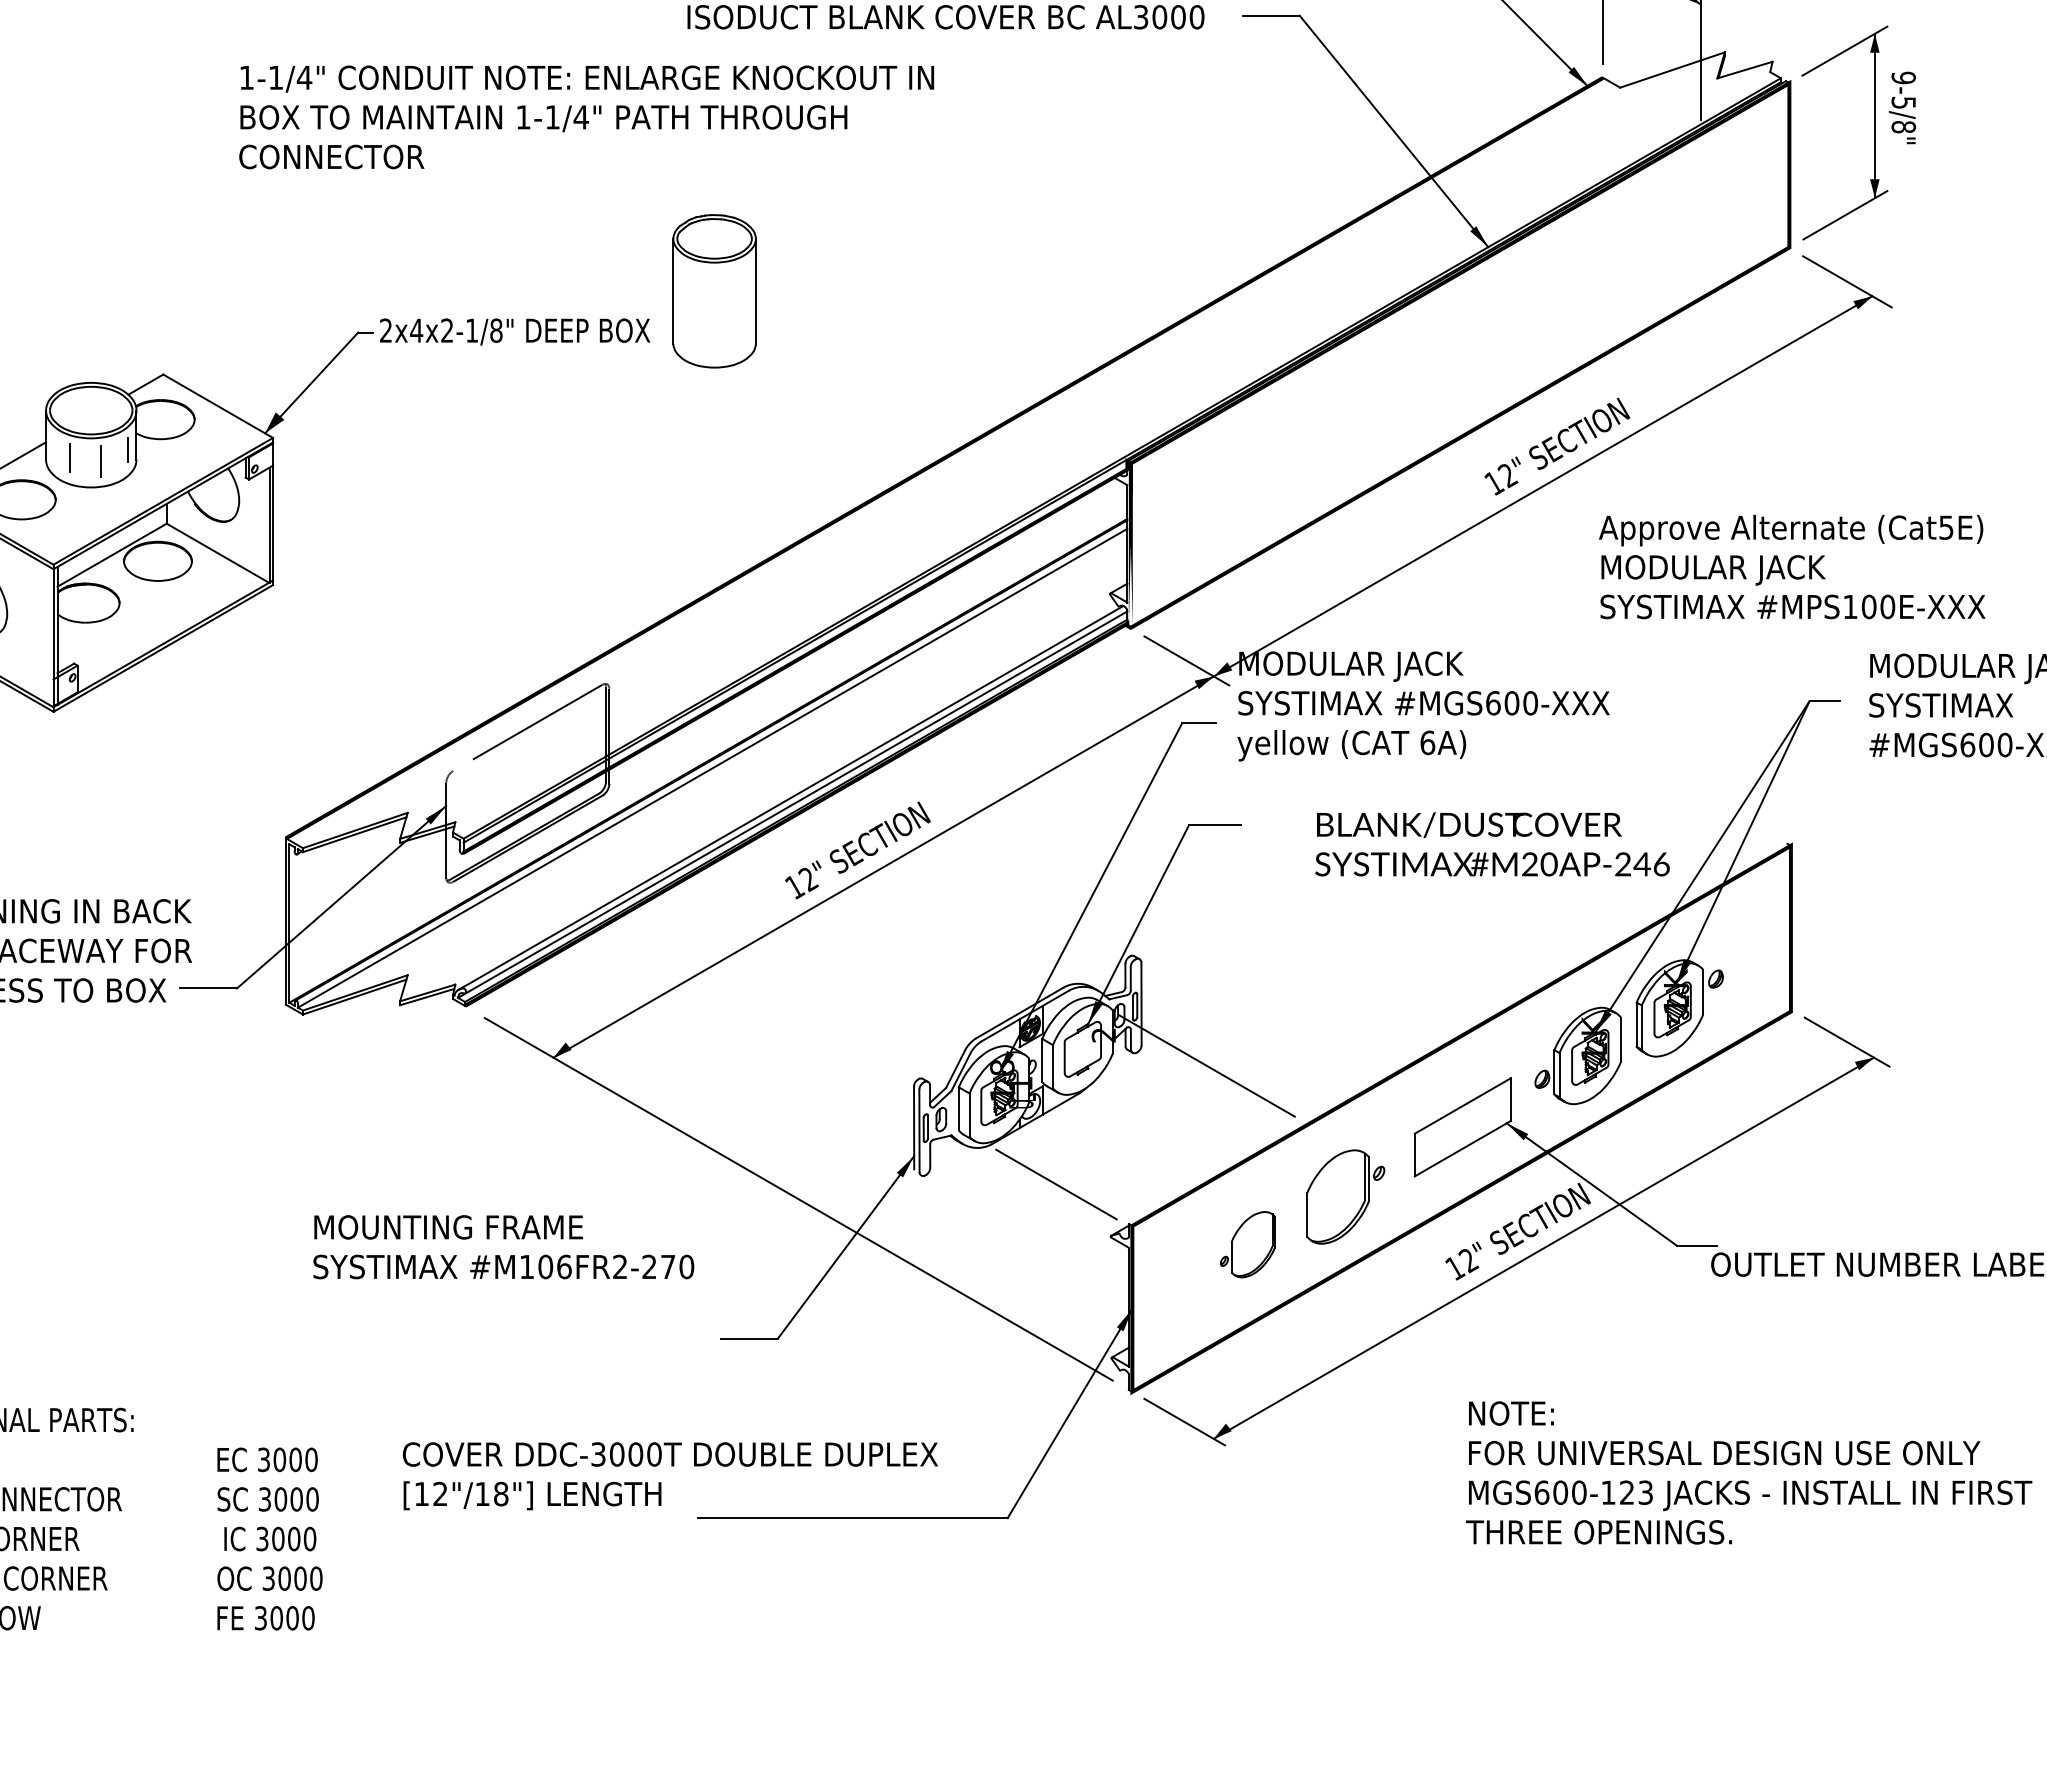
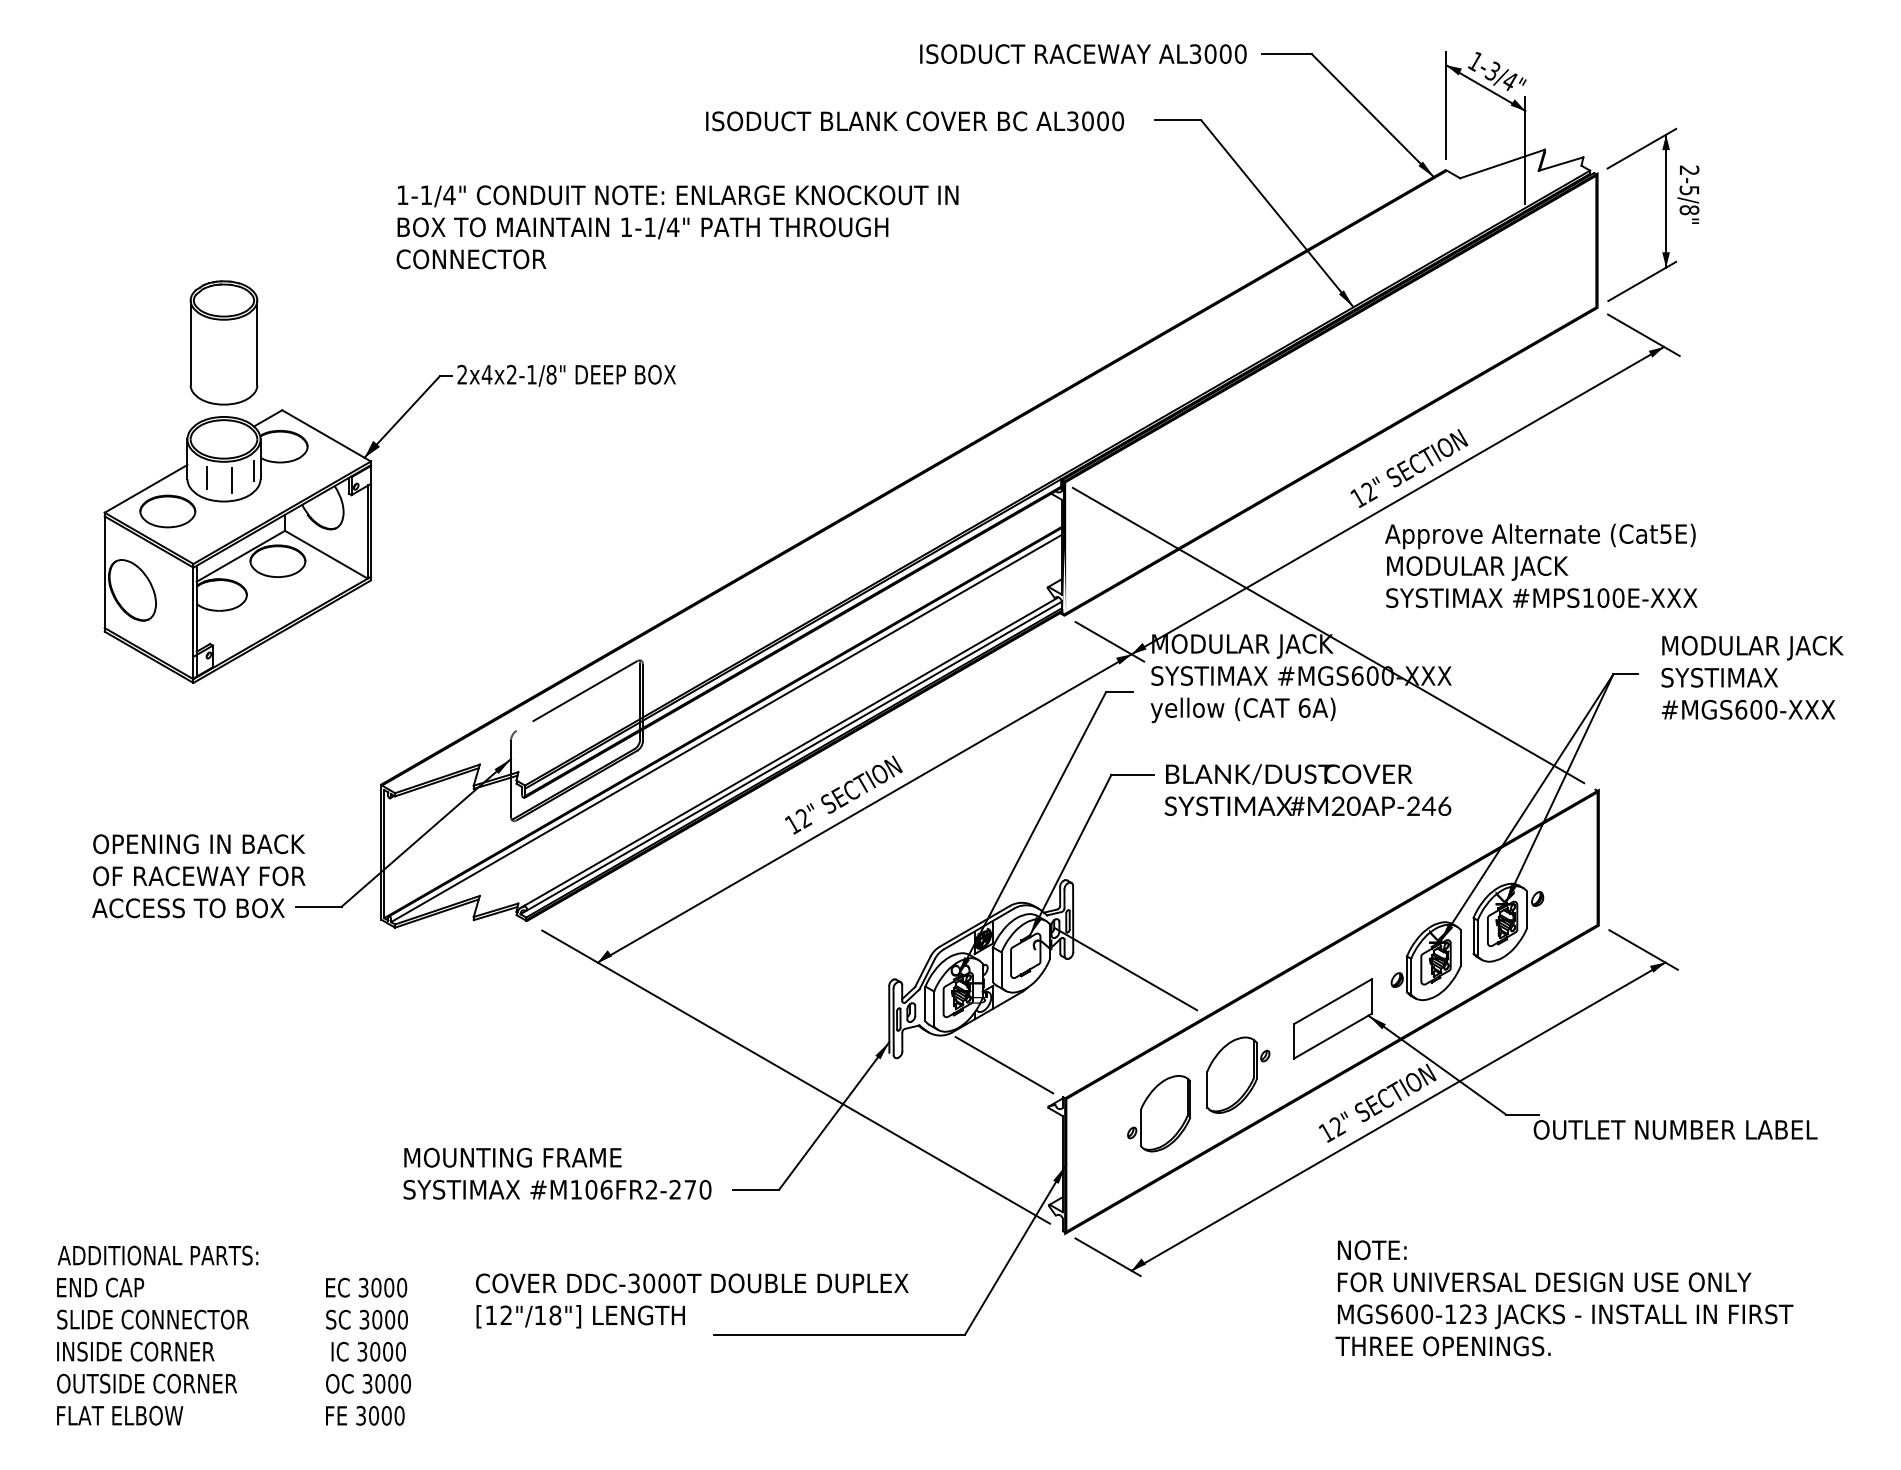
text: (1903, 78) -> (1689, 170), 9-5/8" -> 2-5/8"
text: (586, 117) -> (677, 227), moved
part: (714, 290) -> (223, 342), moved
text: (1792, 566) -> (1541, 565), moved
line: (1457, 653) -> (1328, 635), added
text: (1491, 843) -> (1307, 789), moved
part: (1247, 1244) -> (1158, 1113), size x1.43
text: (503, 1246) -> (557, 1173), moved

